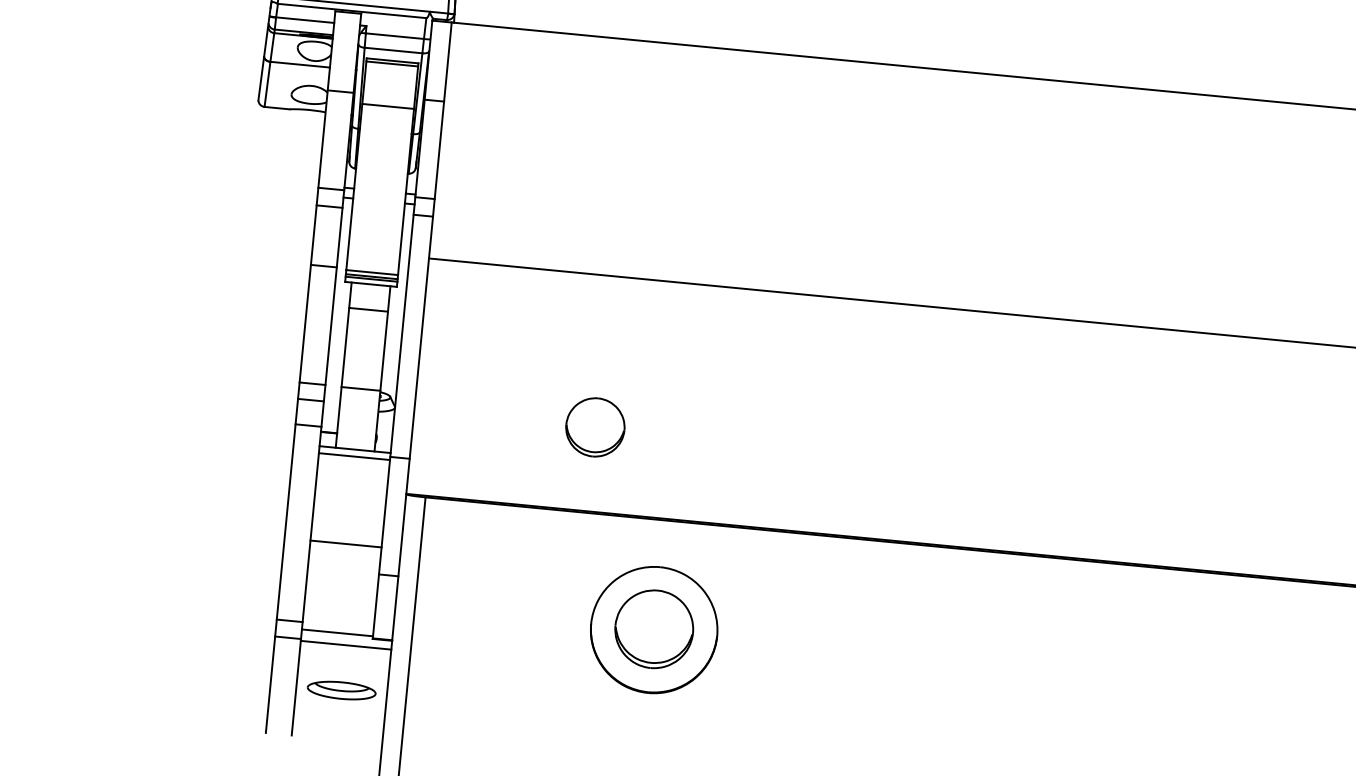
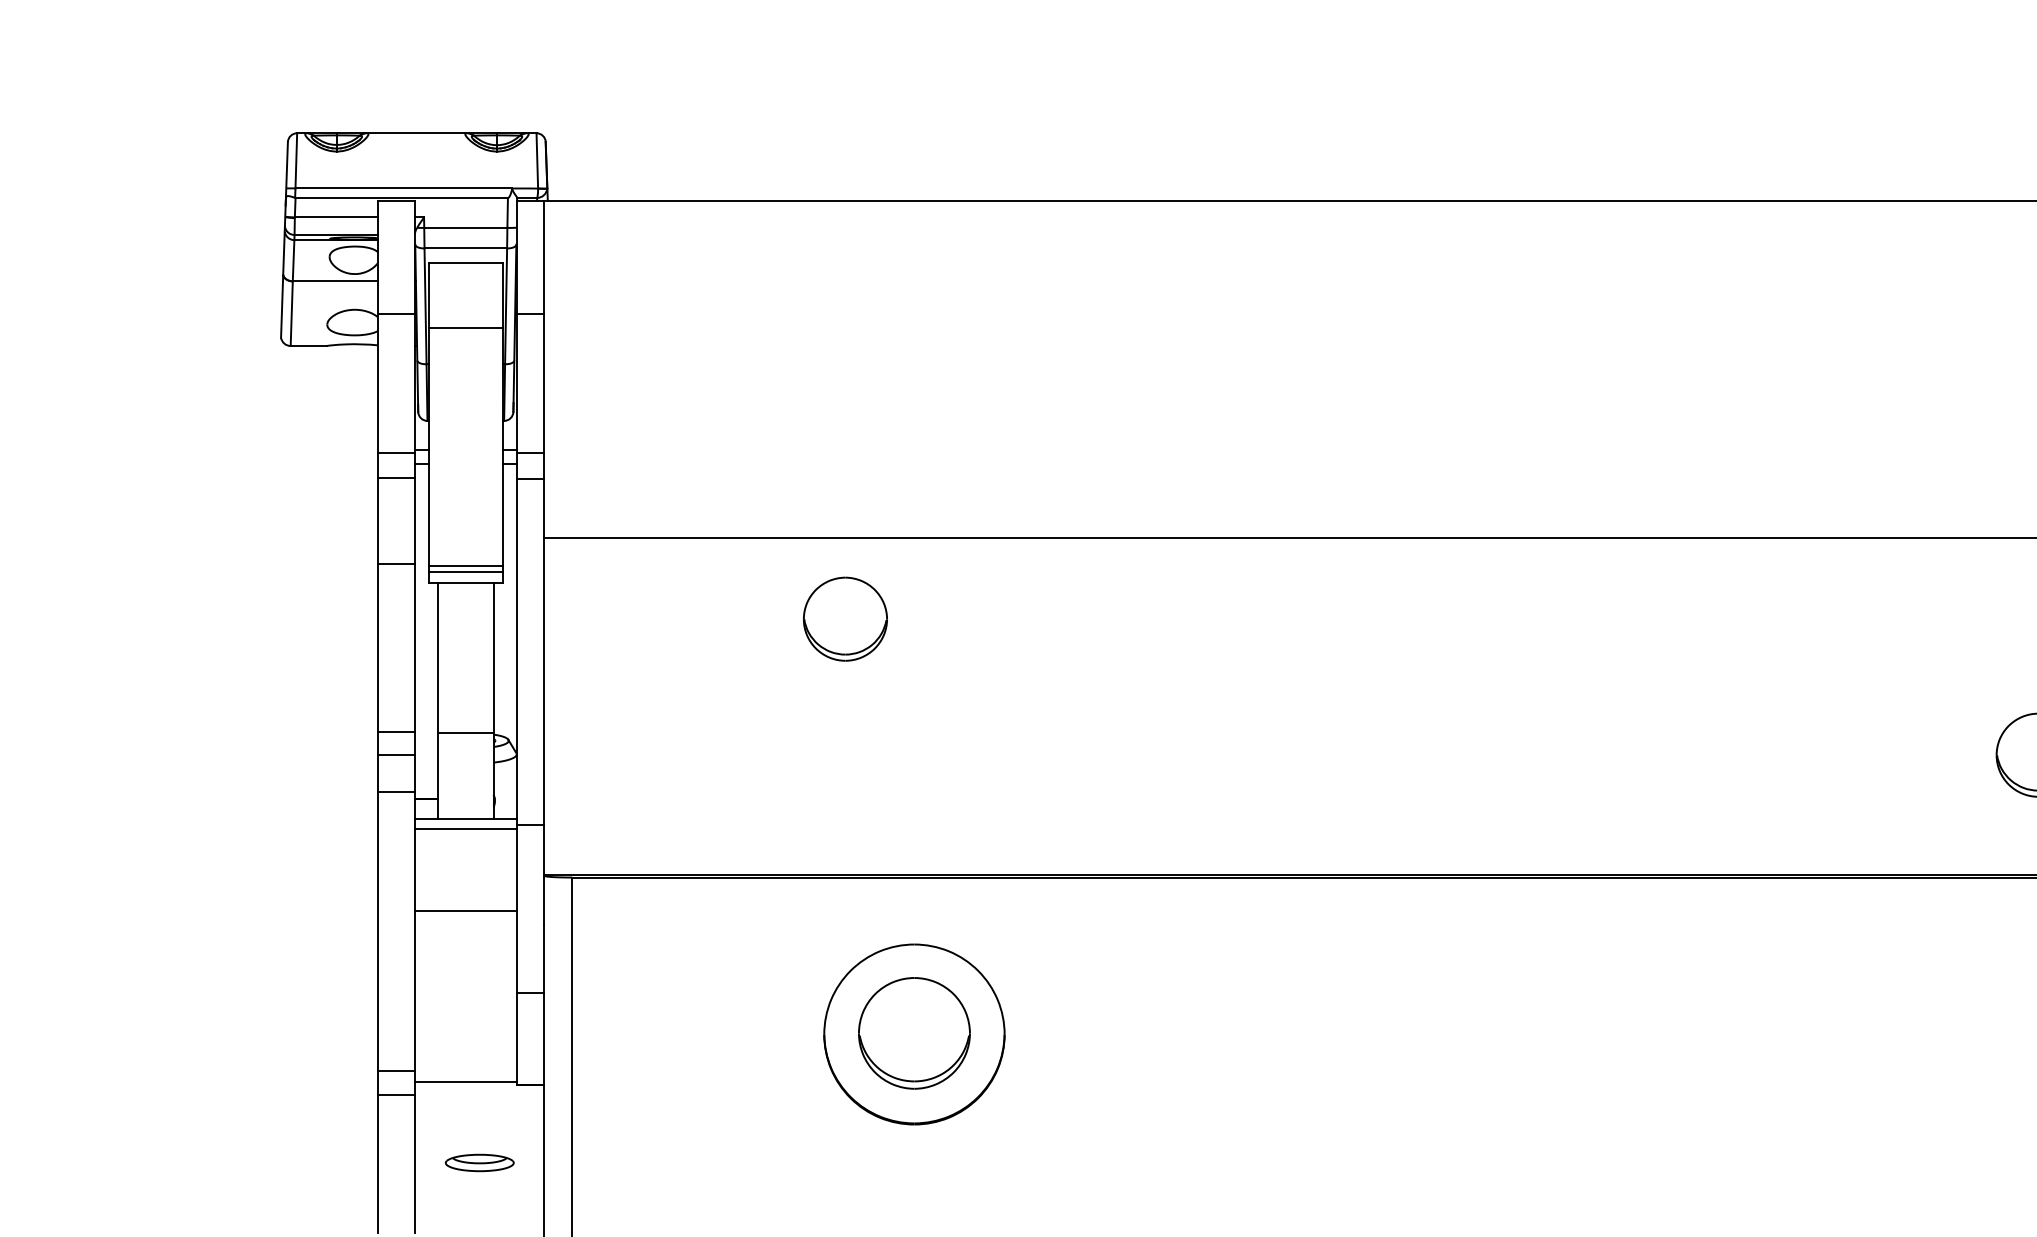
line: (392, 63) -> (465, 267), removed
line: (371, 279) -> (465, 575), removed
line: (368, 309) -> (465, 619), removed
part: (595, 426) -> (845, 618), moved
line: (345, 543) -> (465, 910), moved
line: (345, 645) -> (479, 1098), removed
part: (341, 690) -> (479, 1162), size x0.7

